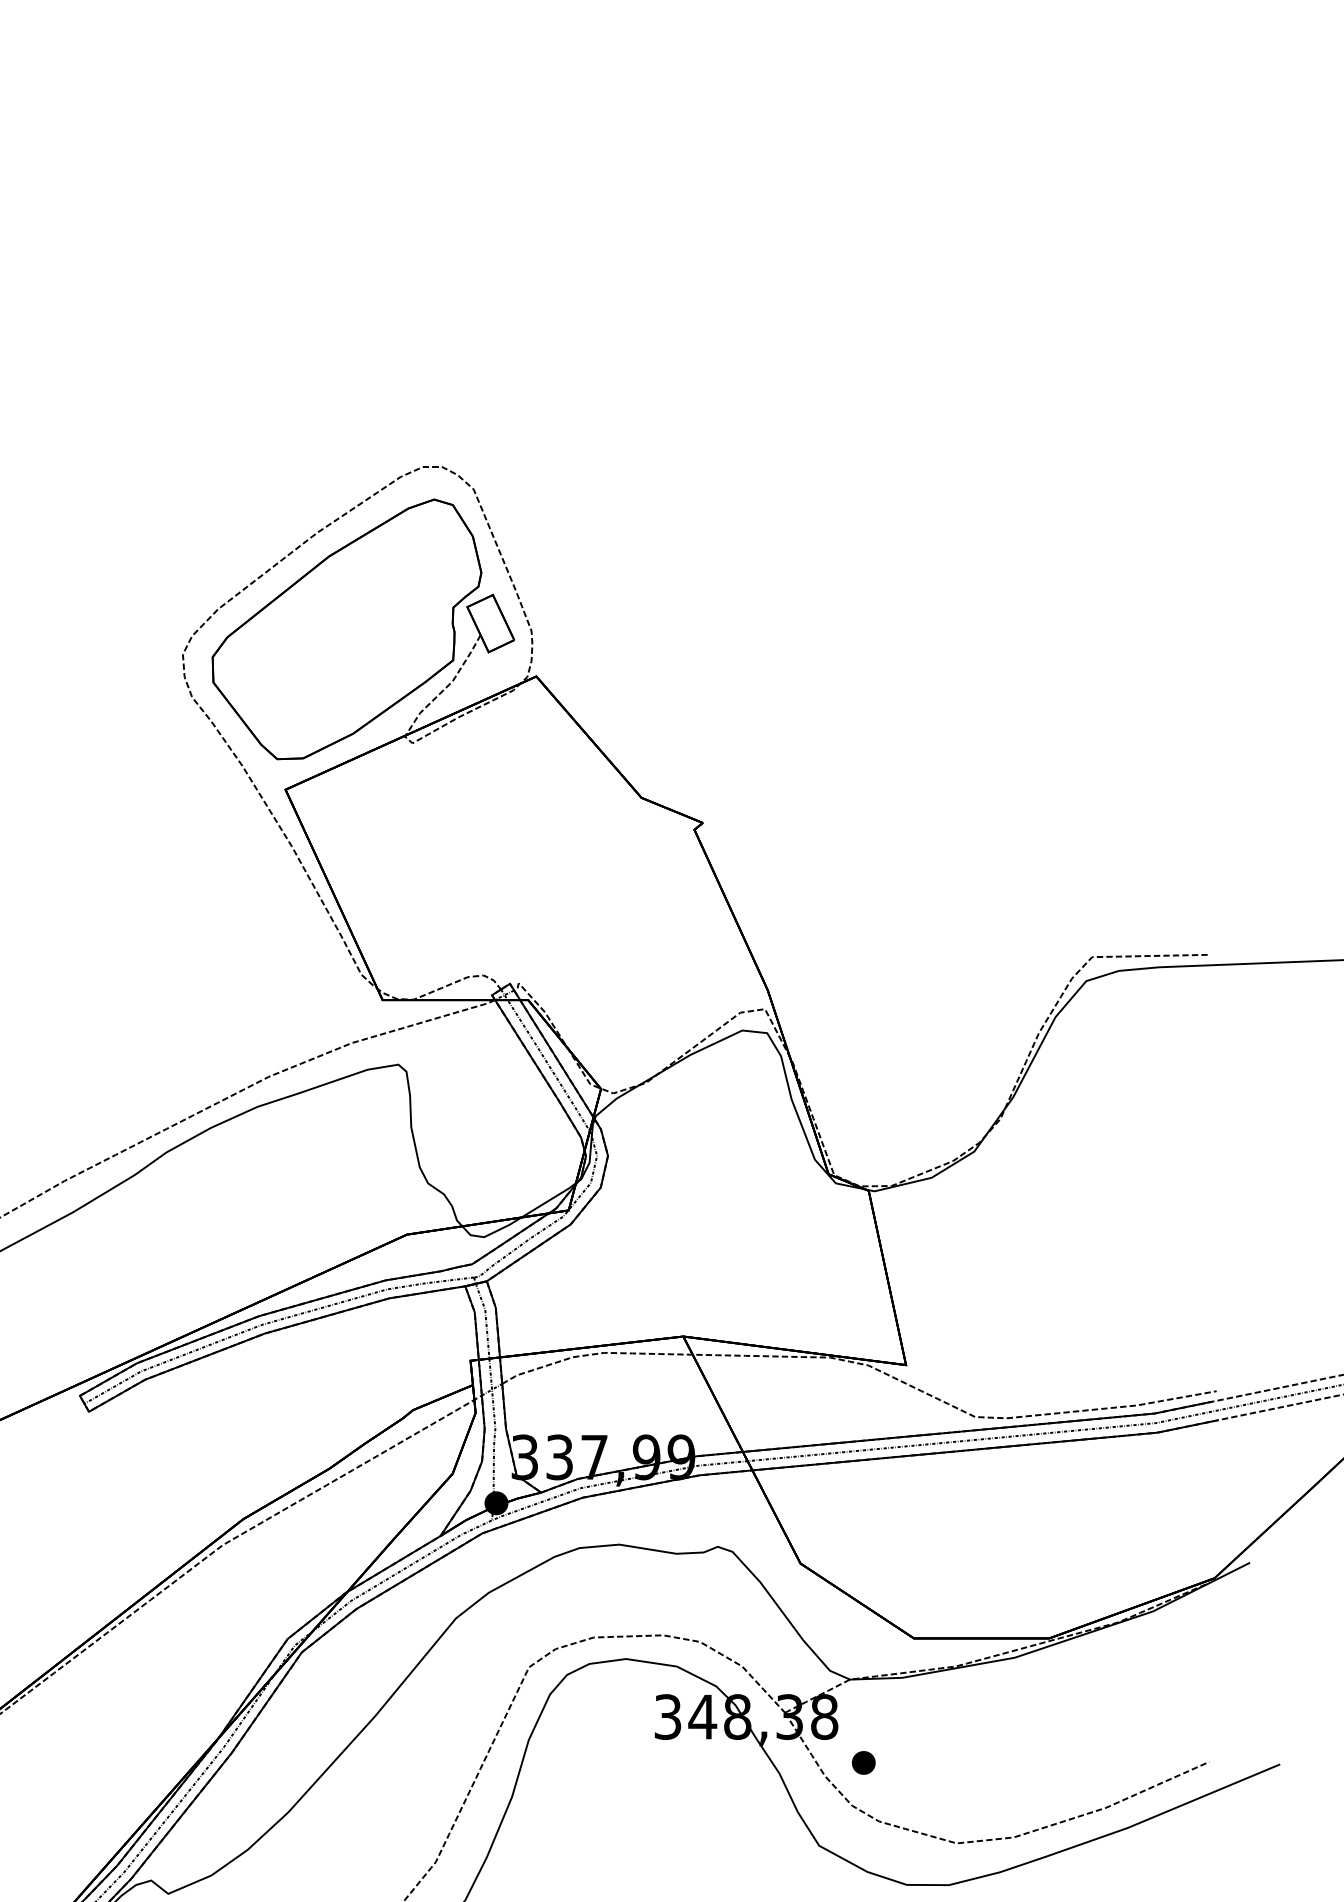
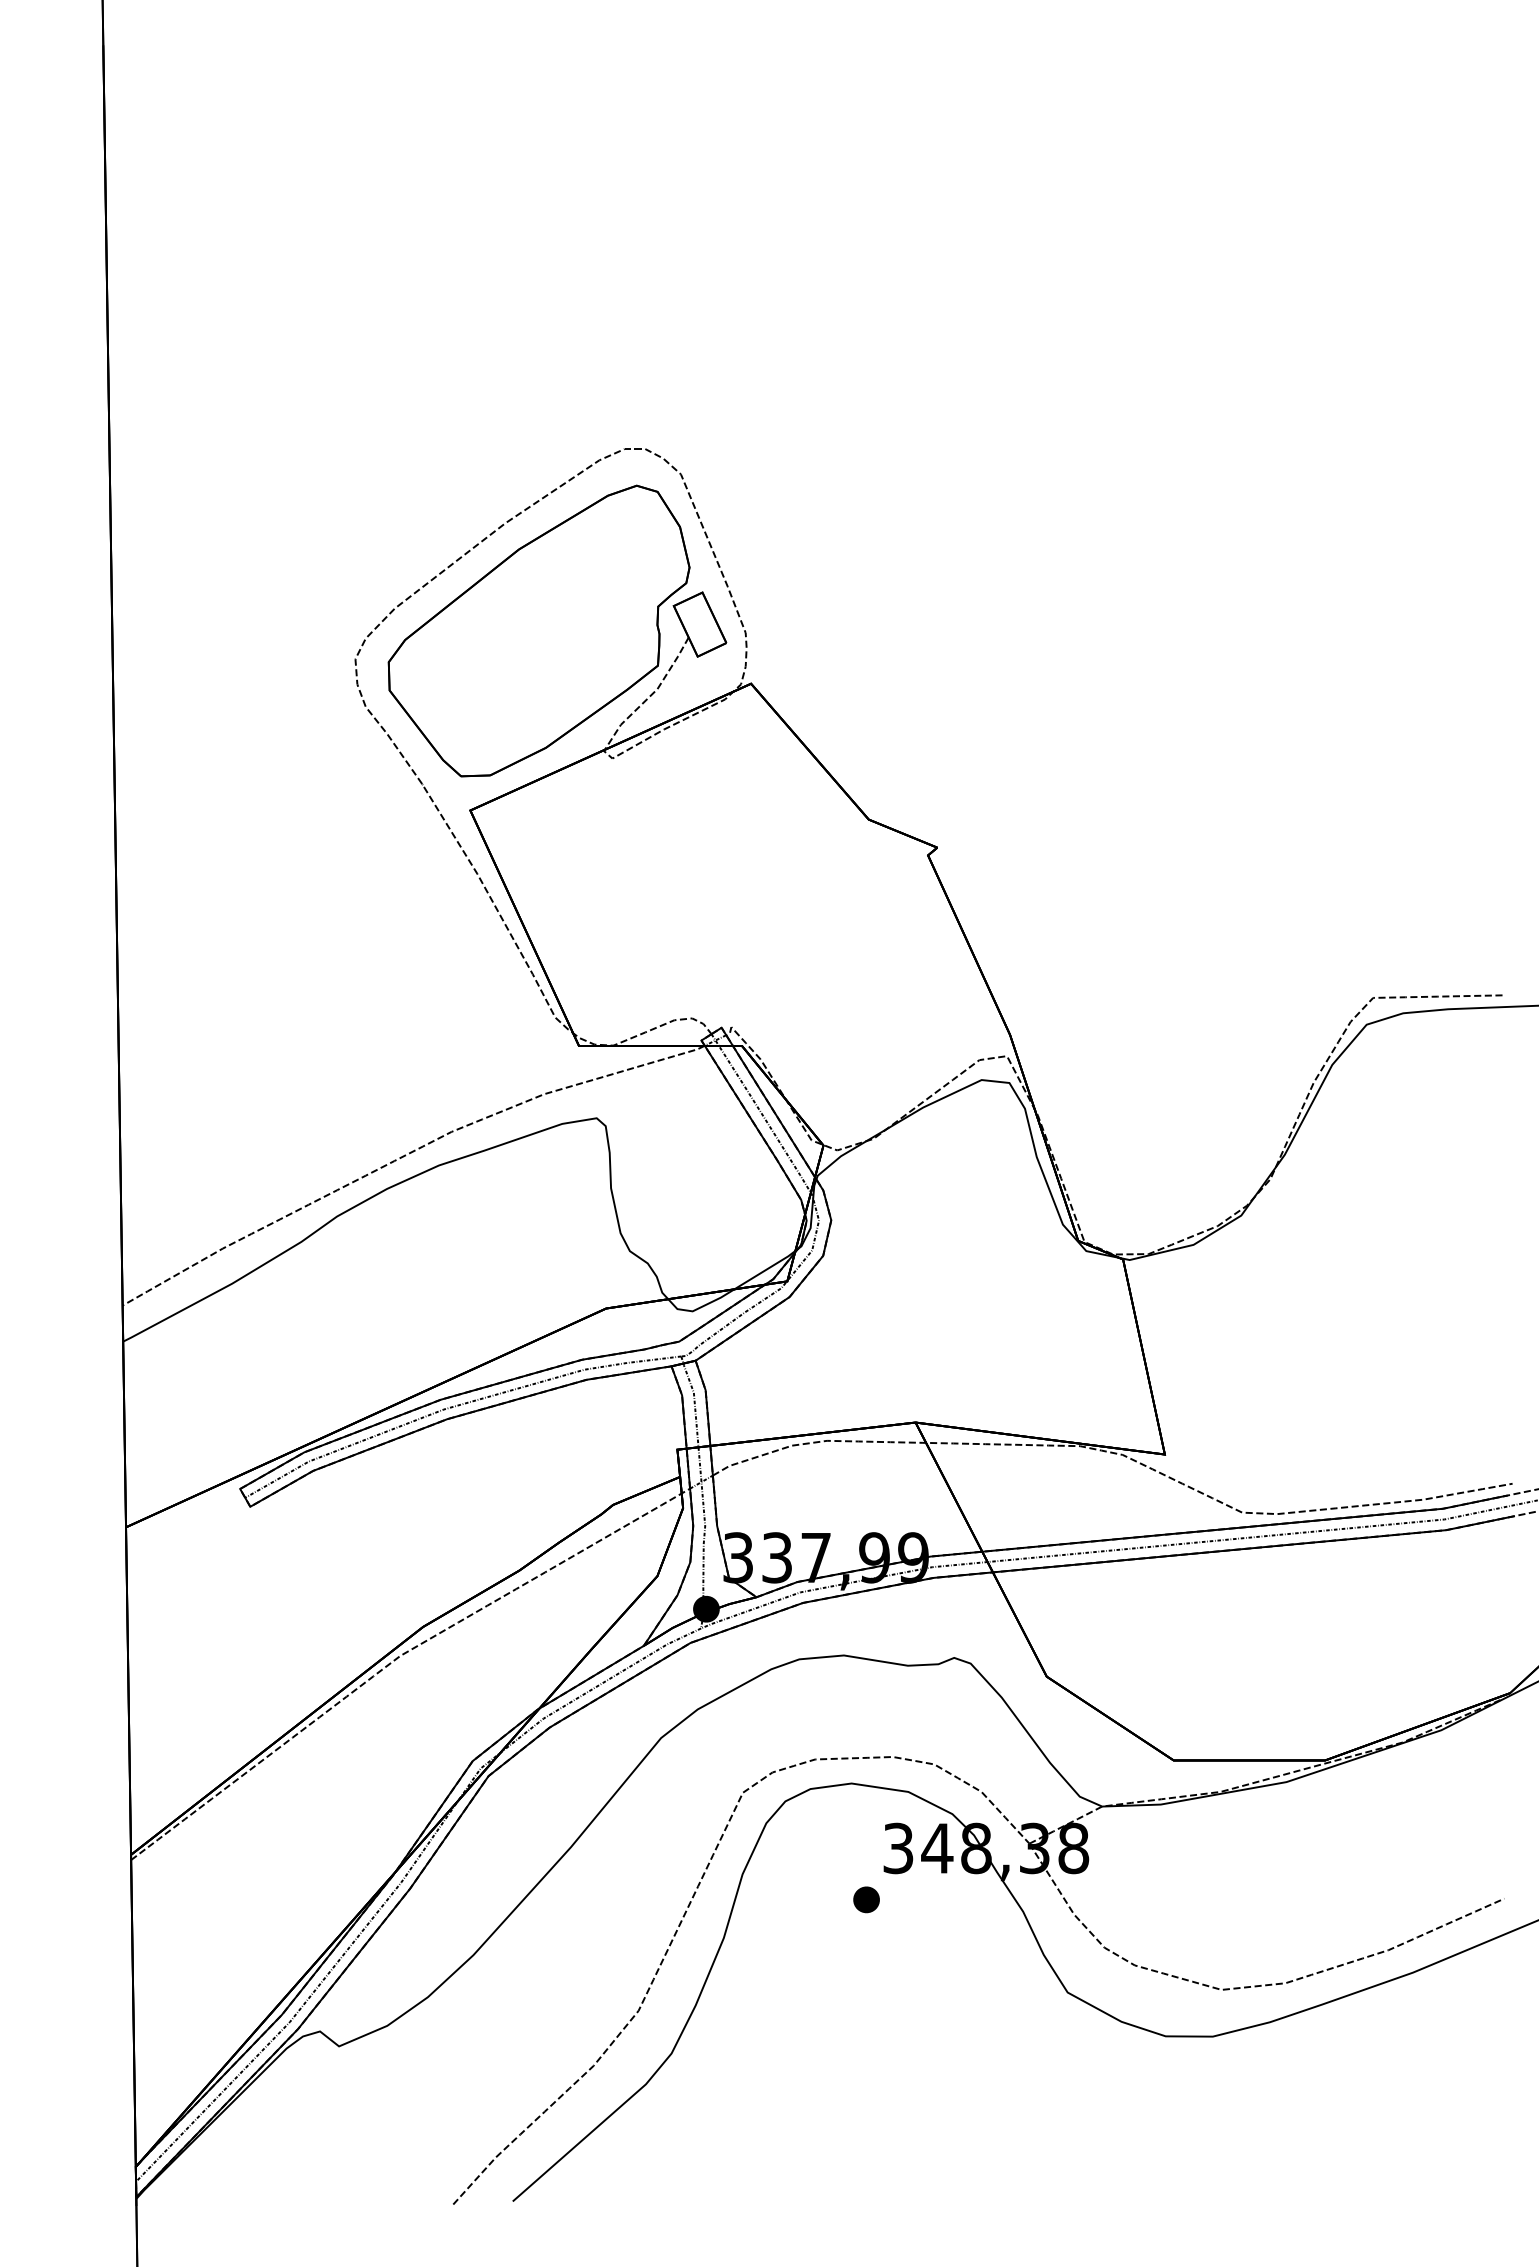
part: (863, 1762) -> (866, 1899), moved

